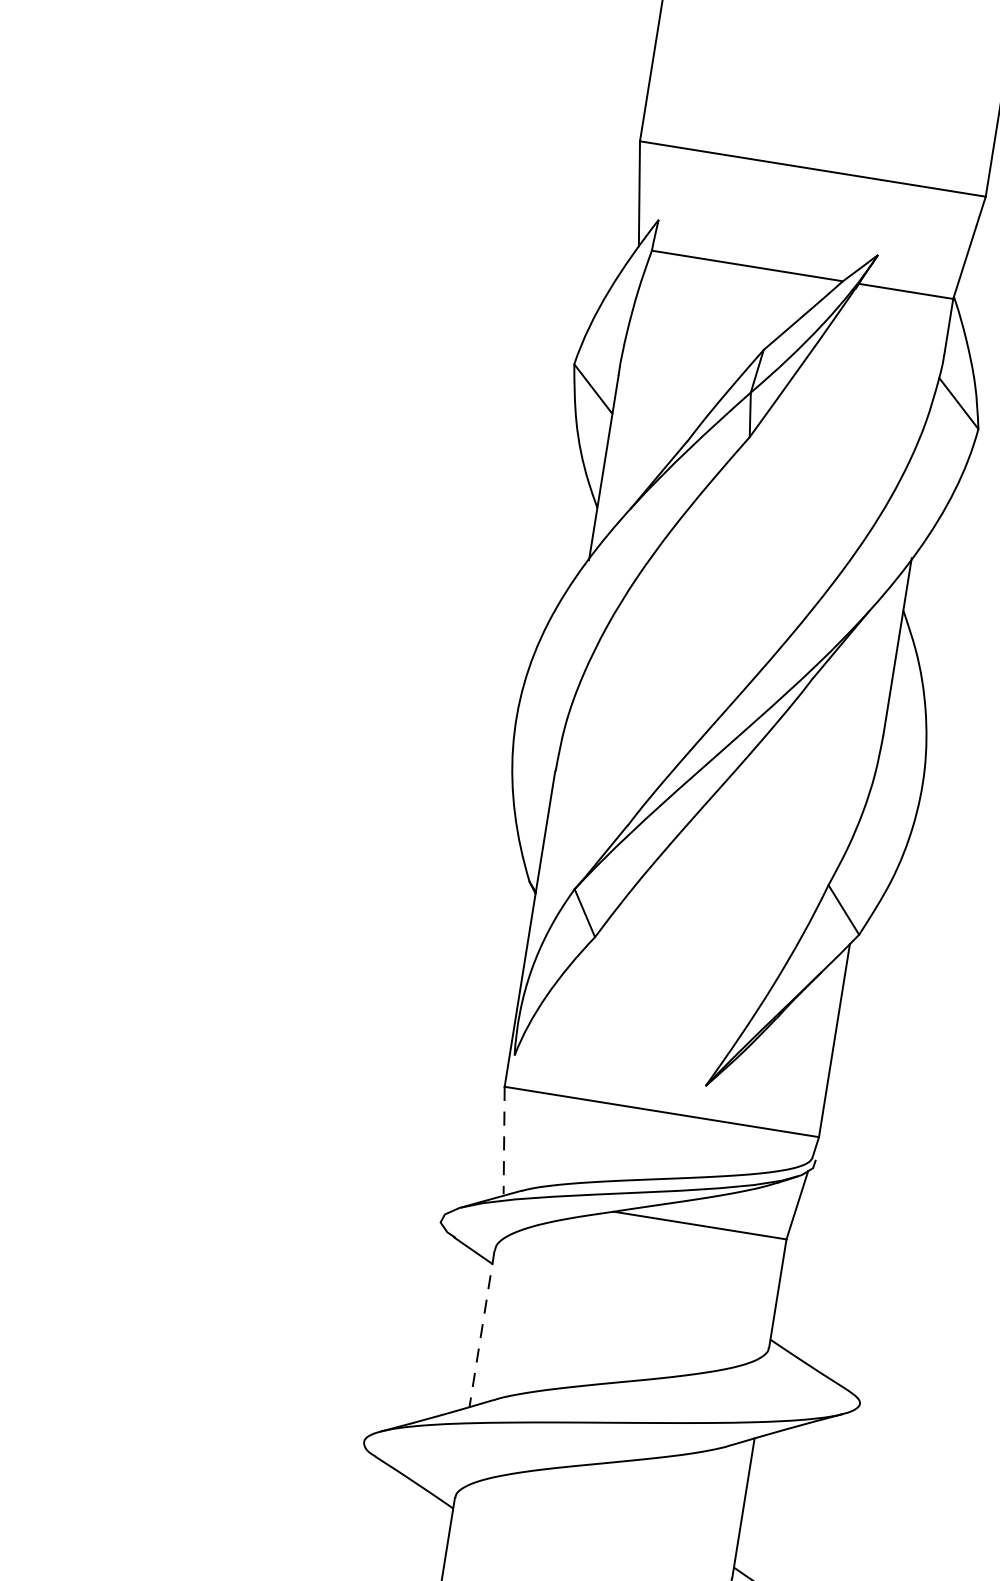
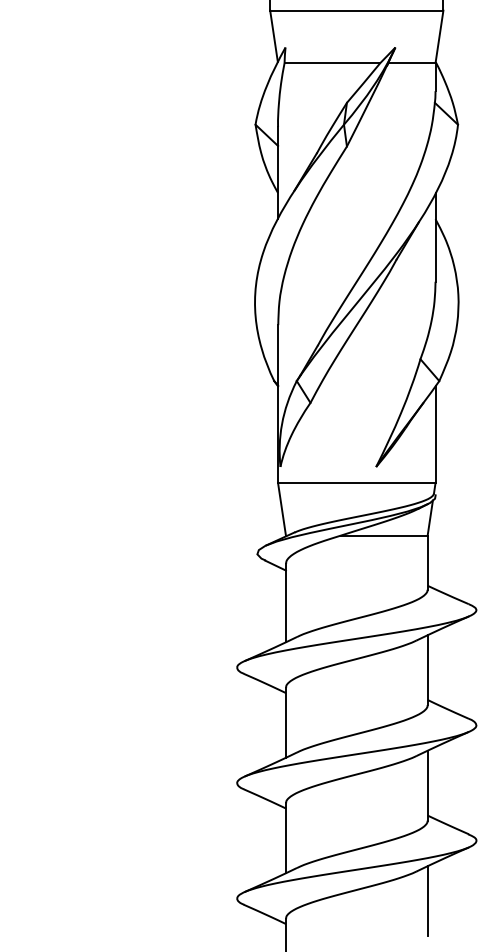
line: (505, 1140) -> (282, 509), dashed -> solid
line: (481, 1329) -> (285, 603), dashed -> solid

